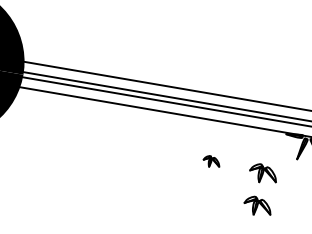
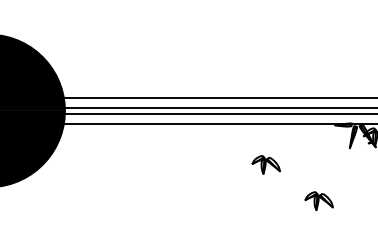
part: (211, 161) -> (265, 164), size x1.67
part: (262, 173) -> (318, 167), removed

